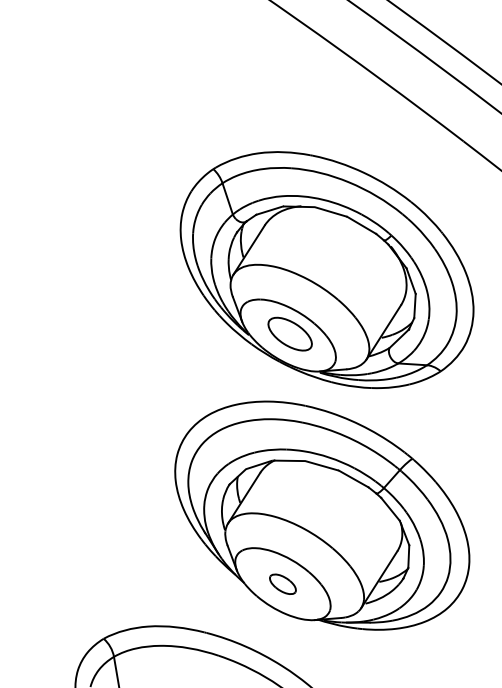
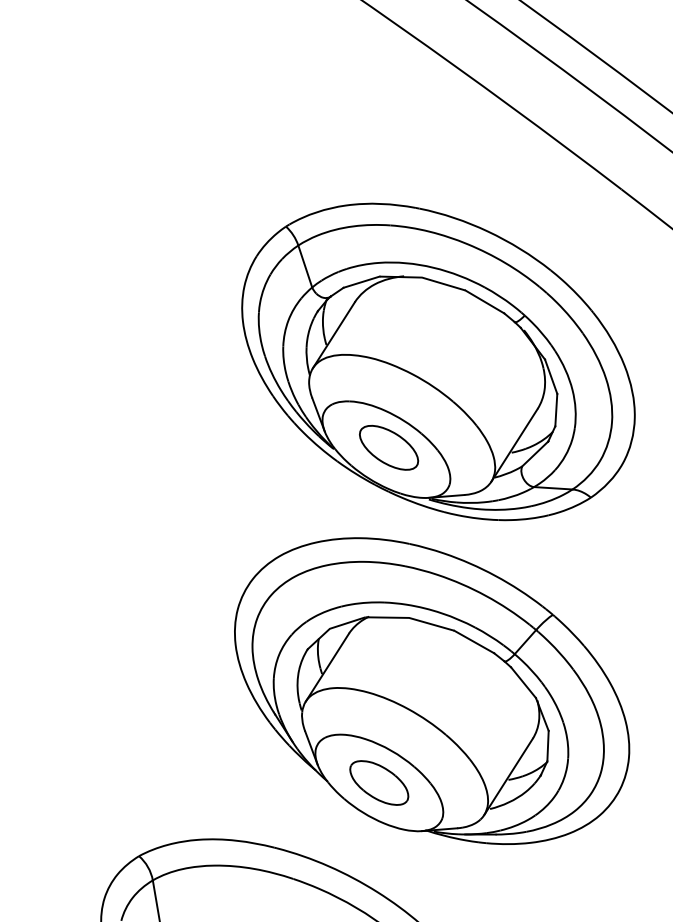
part: (282, 584) -> (378, 783), size x1.67

